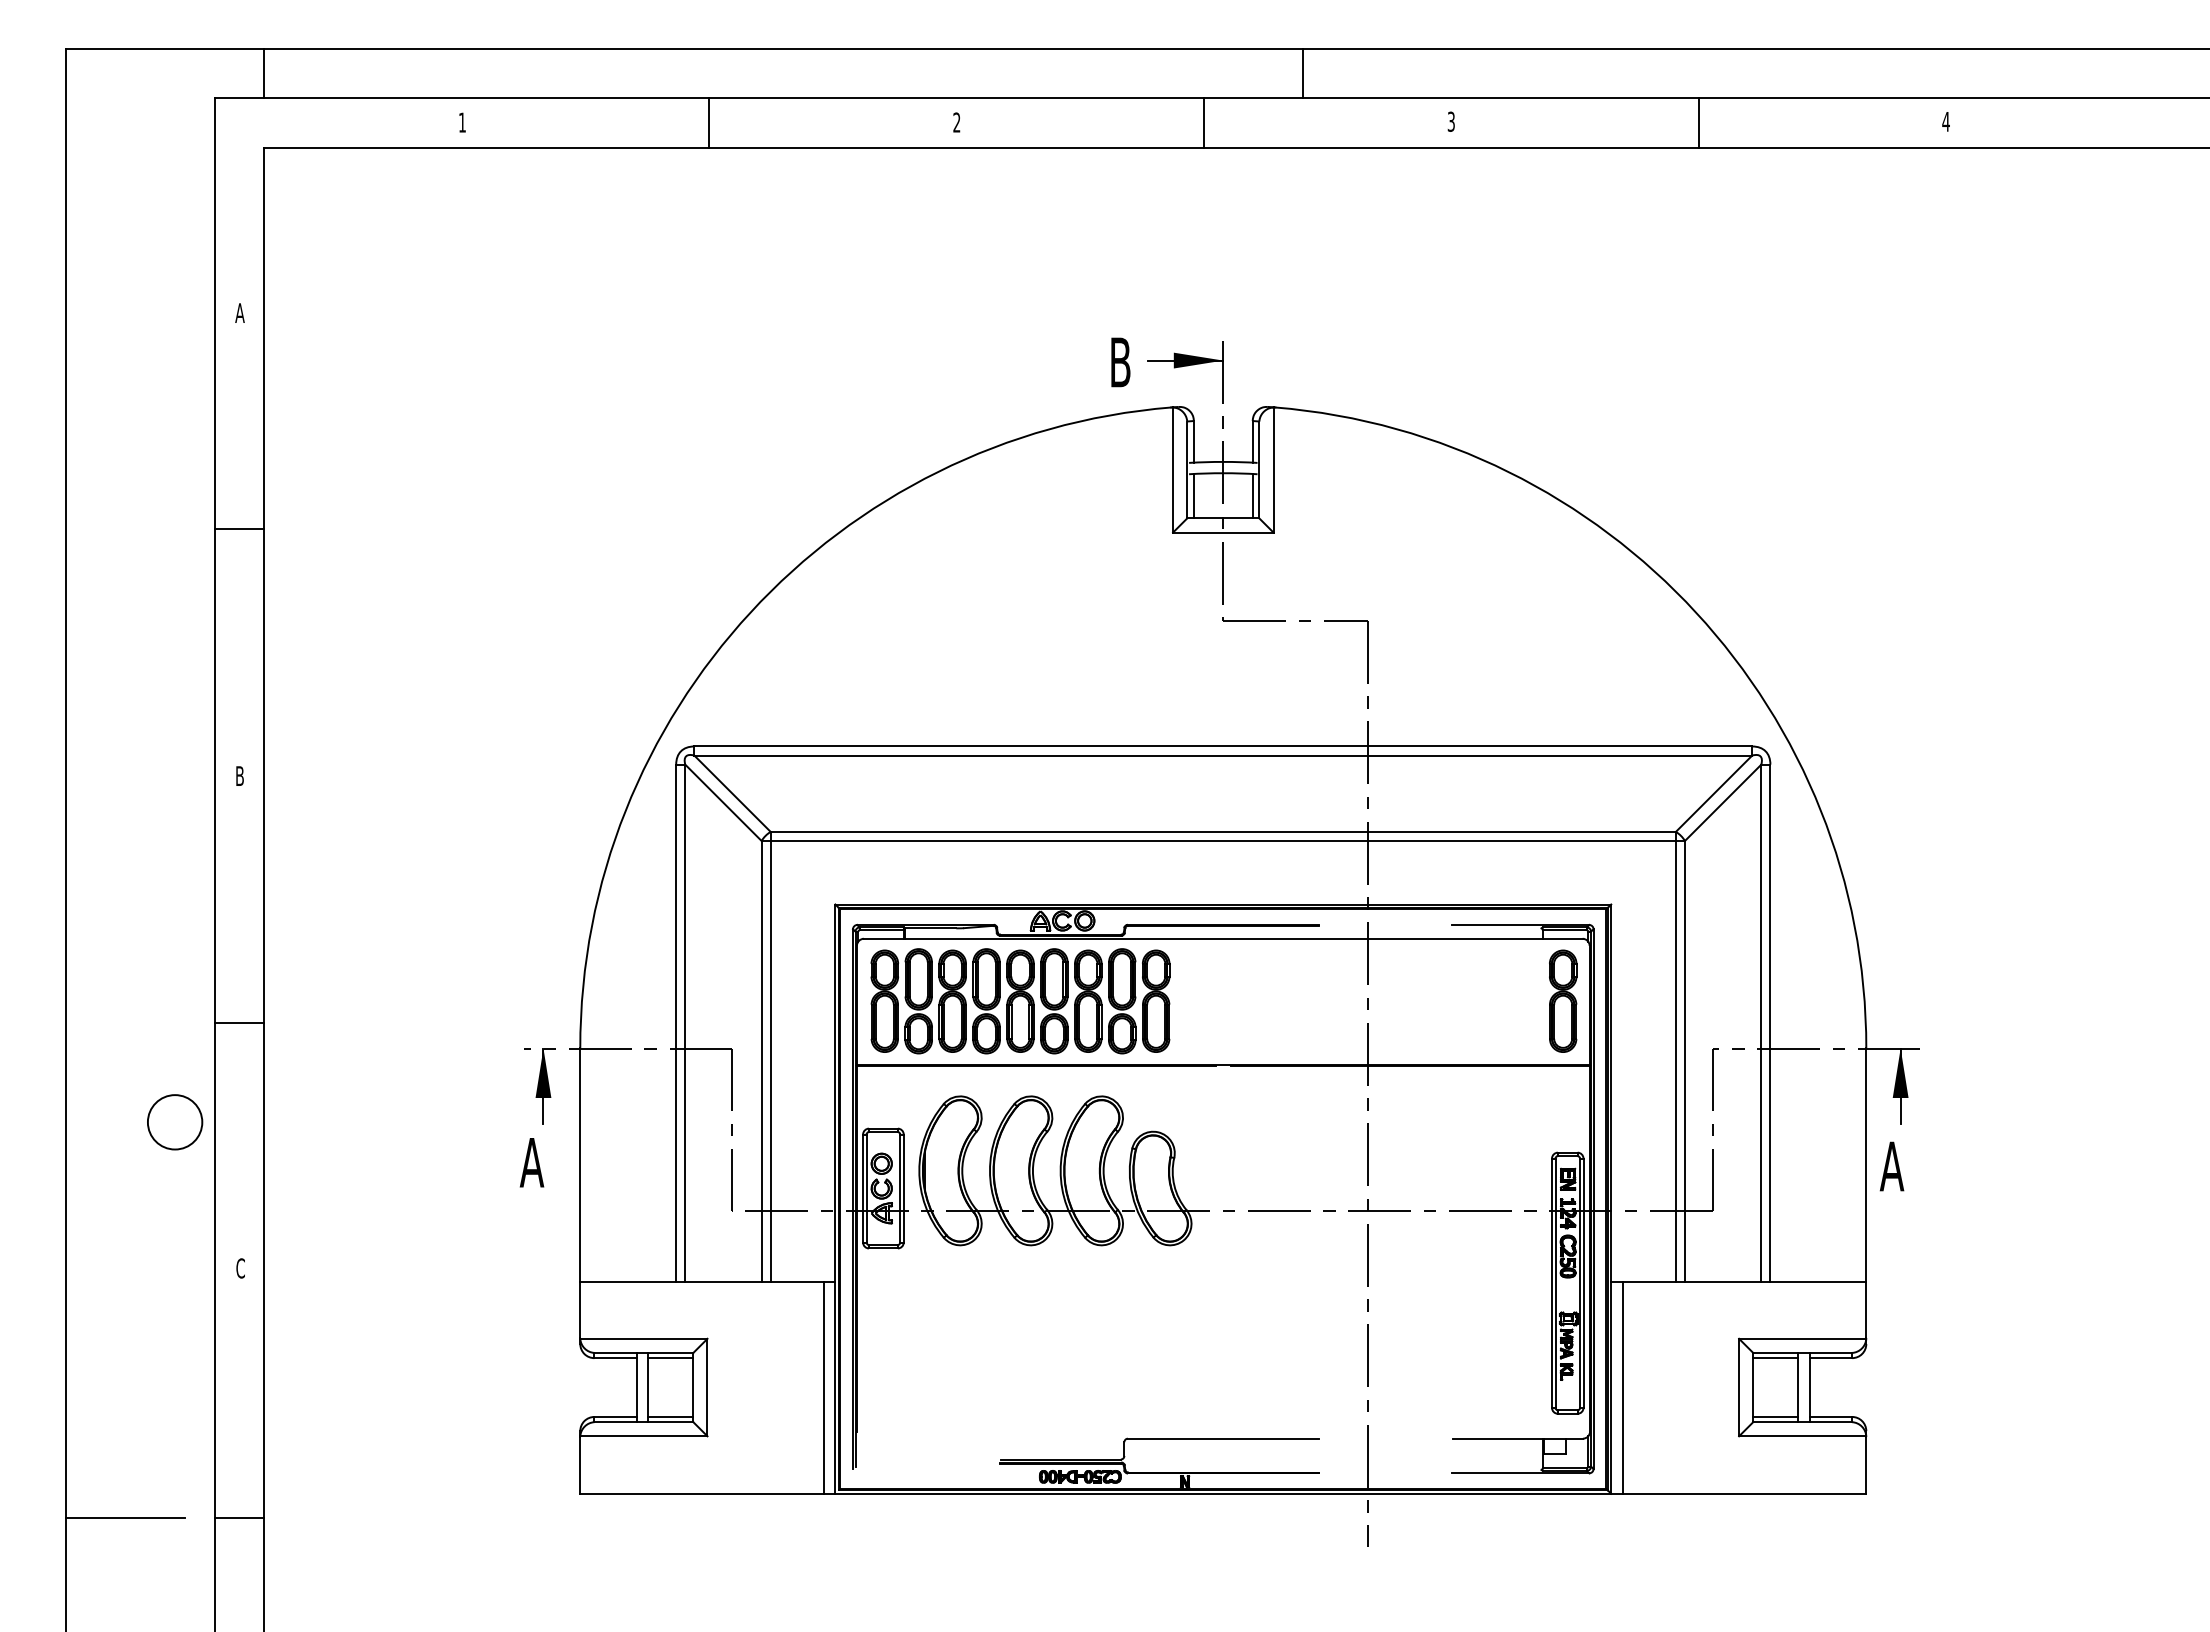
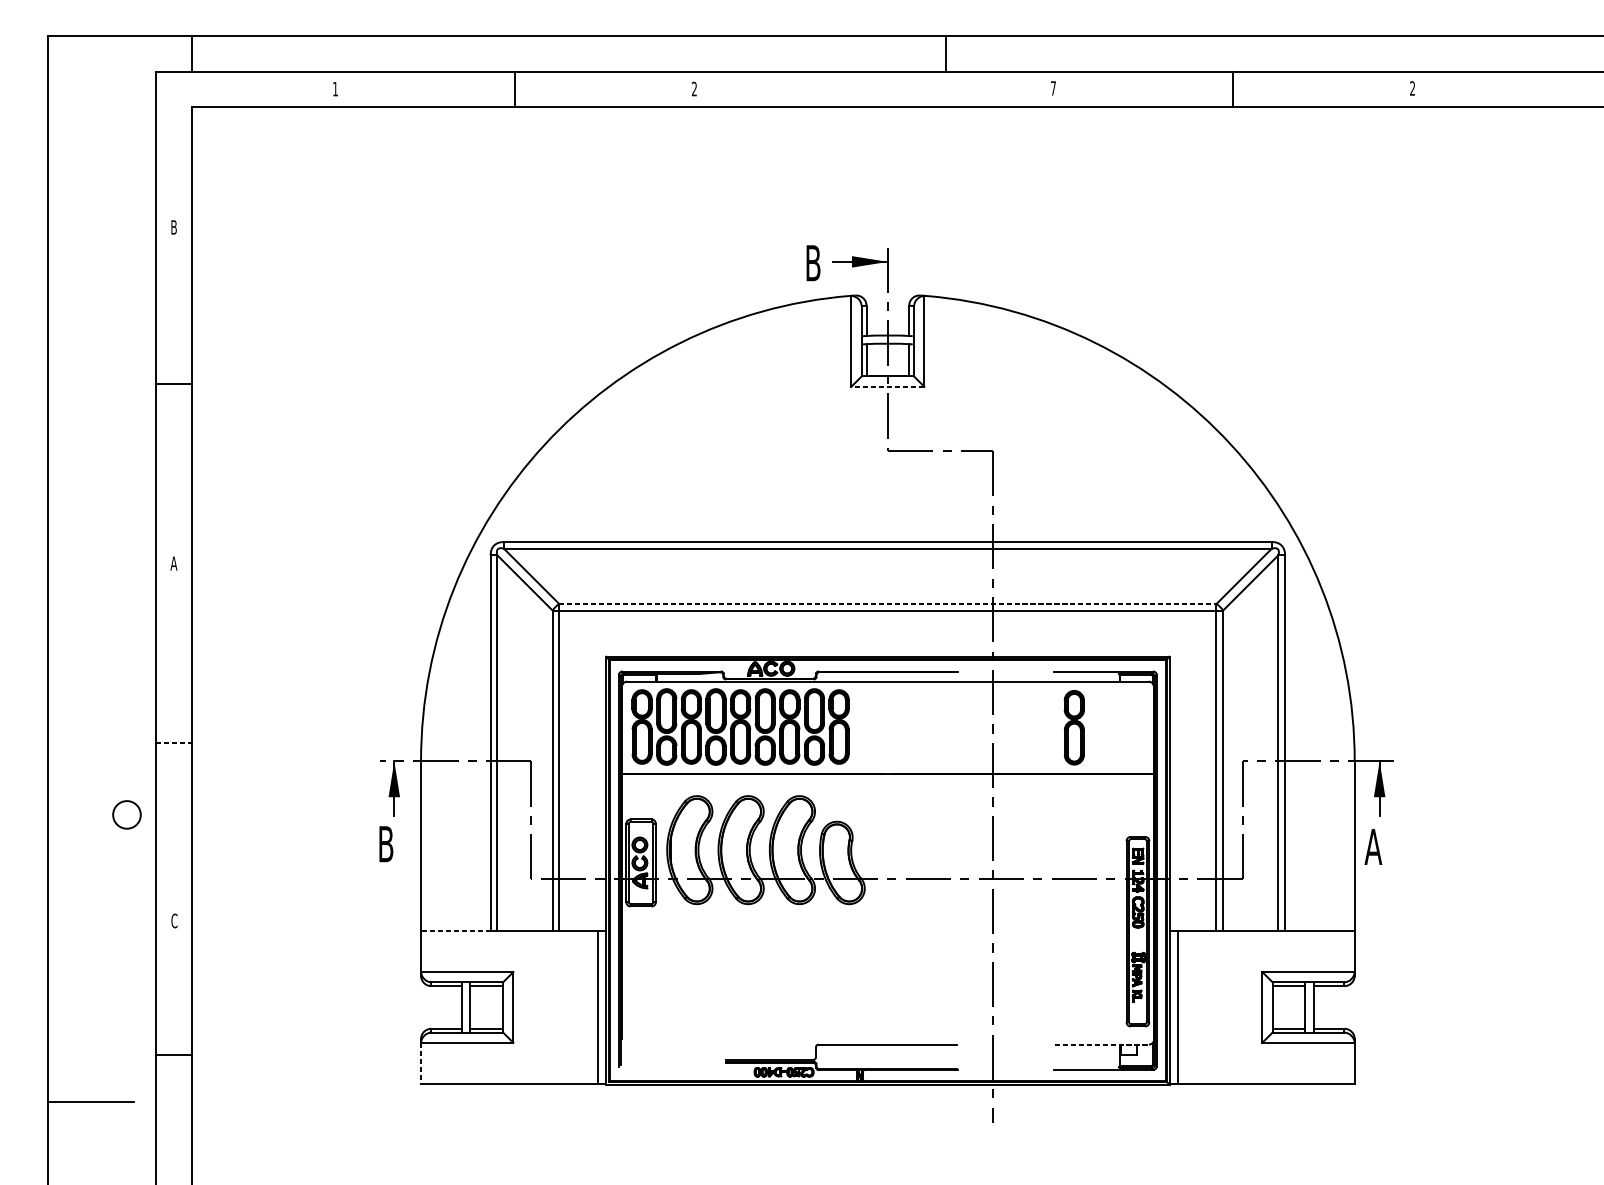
text: (1450, 121) -> (1052, 88), 3 -> 7
text: (1945, 121) -> (1412, 88), 4 -> 2
line: (1203, 122) -> (873, 89), removed
text: (239, 312) -> (173, 226), A -> B
line: (1222, 532) -> (887, 386), solid -> dashed
text: (239, 775) -> (173, 563), B -> A
line: (1223, 831) -> (888, 603), solid -> dashed
part: (1563, 1000) -> (1074, 727), moved
line: (239, 1023) -> (173, 743), solid -> dashed
circle: (175, 1122) -> (127, 815), size x0.7
text: (531, 1162) -> (385, 844), A -> B
line: (628, 1281) -> (456, 930), solid -> dashed
line: (1518, 1438) -> (1102, 1044), solid -> dashed
line: (580, 1465) -> (421, 1064), solid -> dashed
line: (239, 1518) -> (173, 1055), moved

